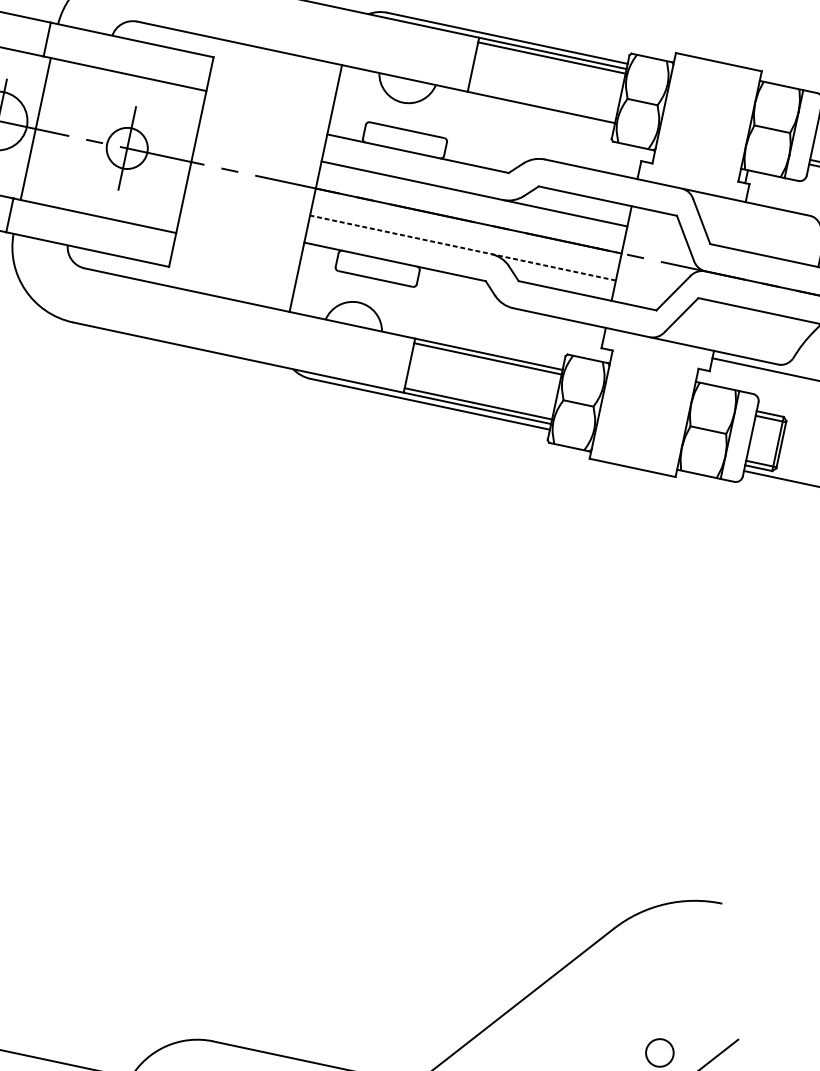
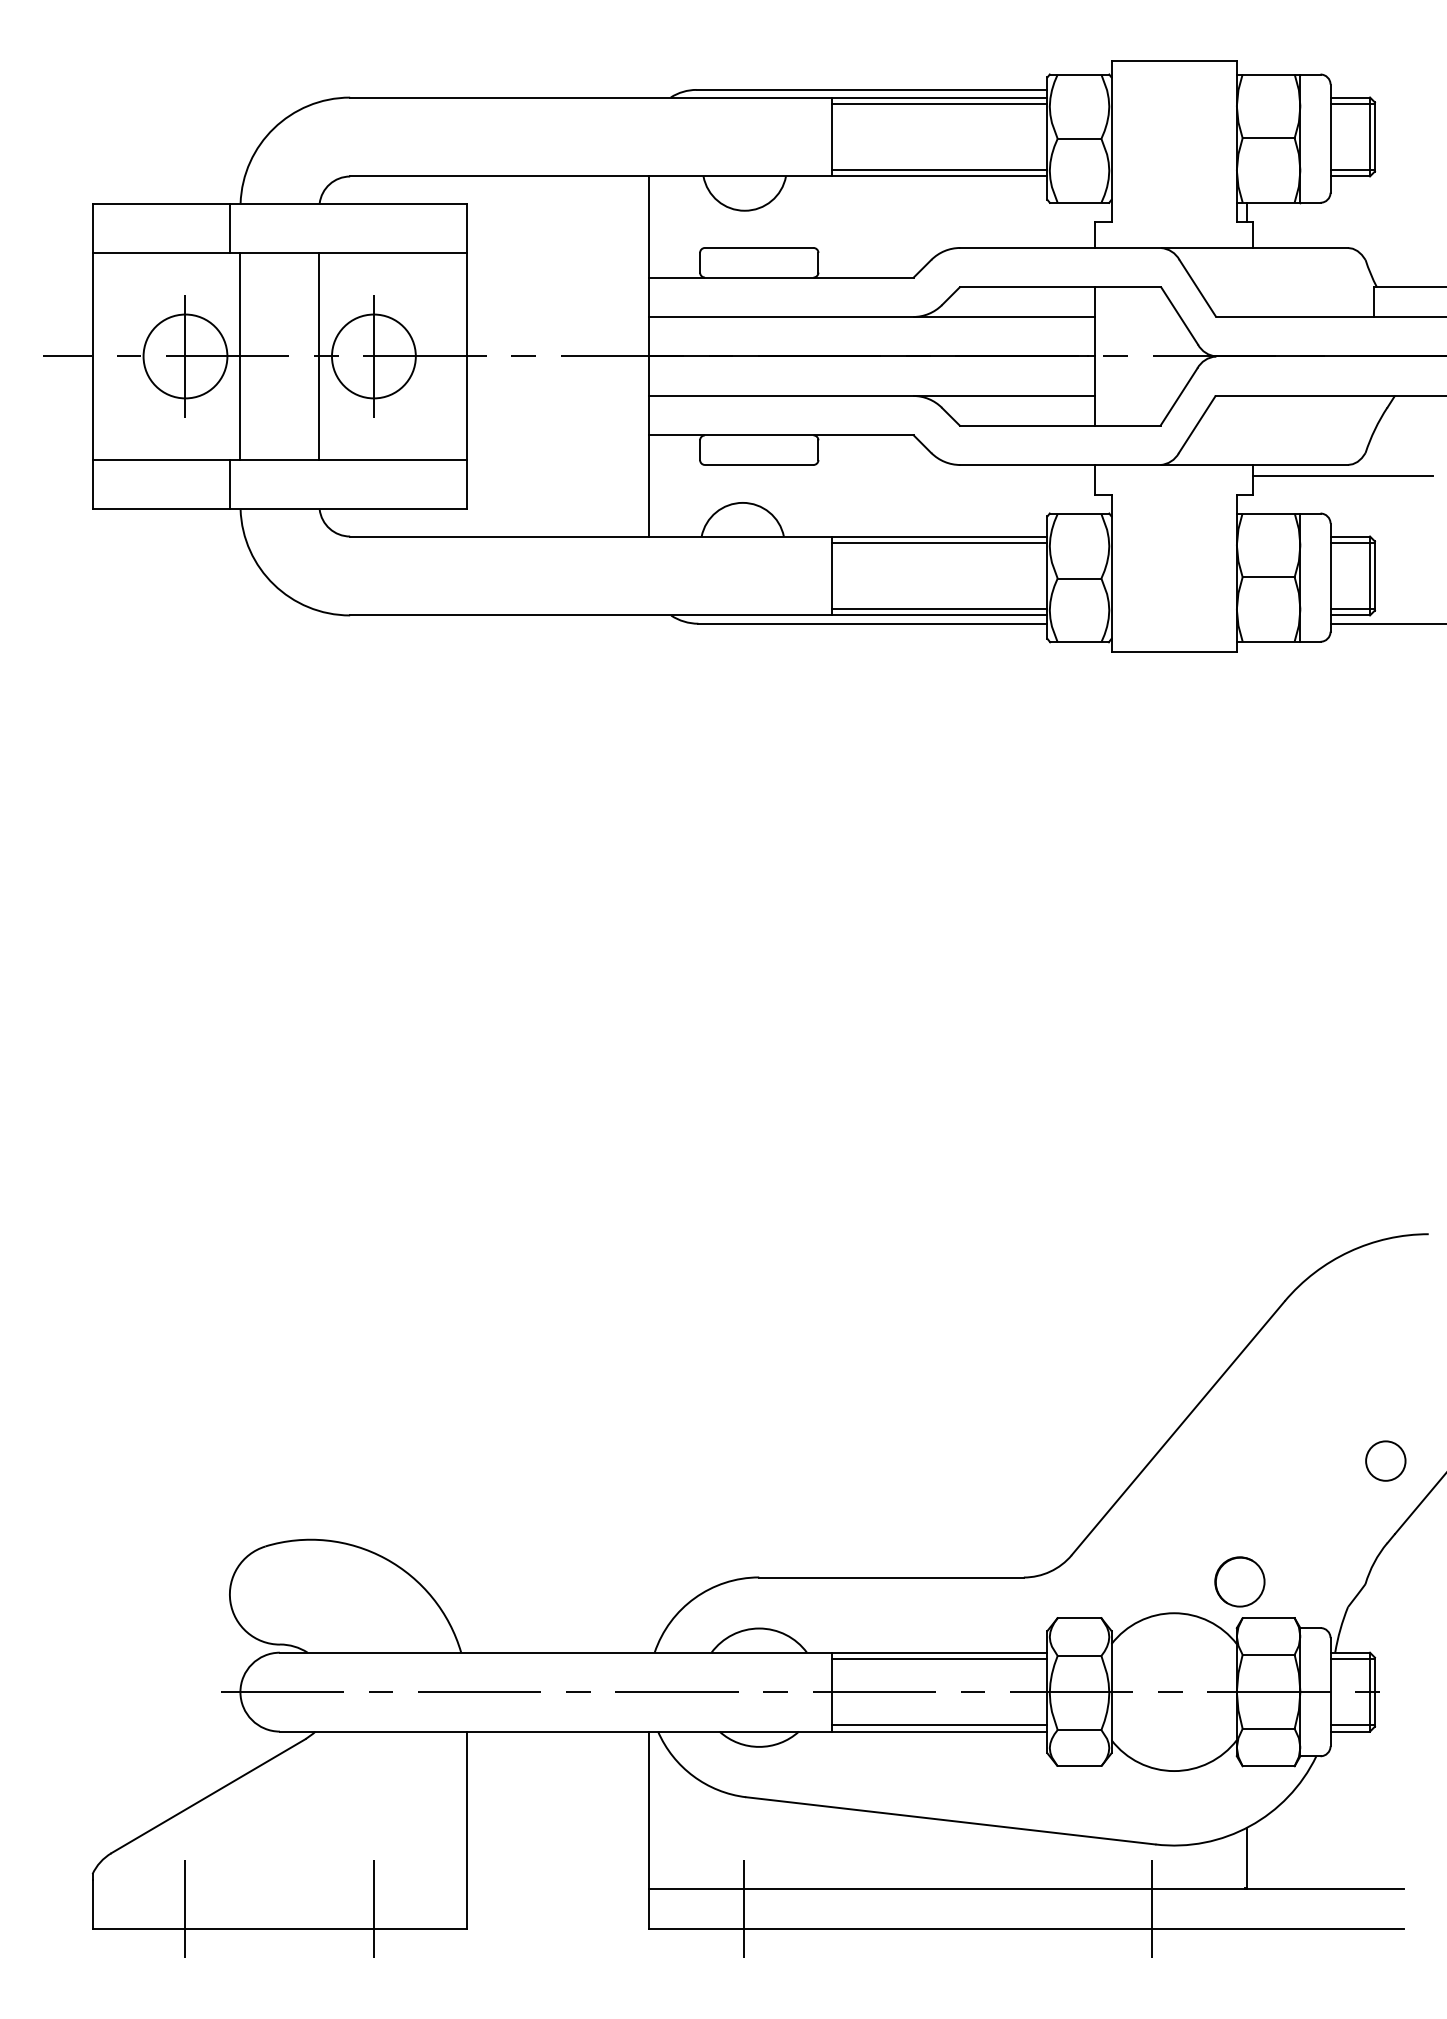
line: (542, 102) -> (939, 169), added
line: (89, 140) -> (319, 356), added
circle: (126, 148) -> (373, 356), size x1.43
line: (462, 247) -> (871, 395), dashed -> solid

